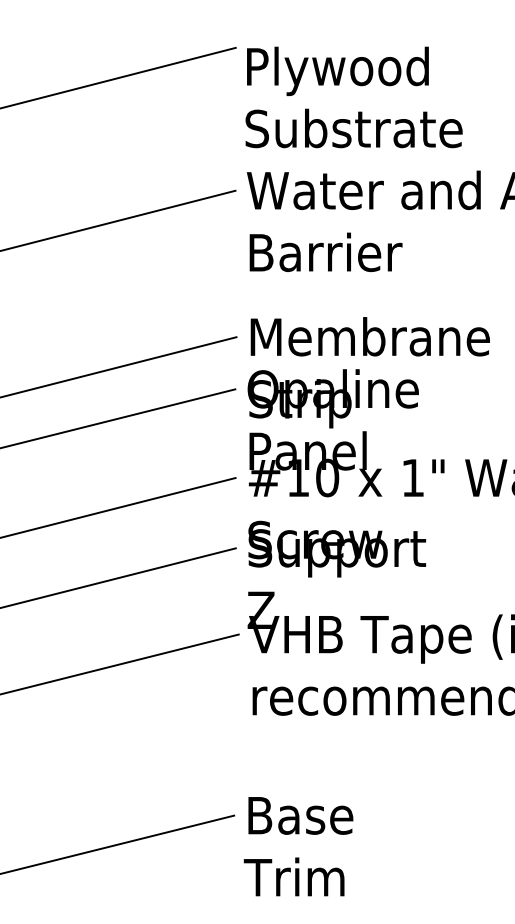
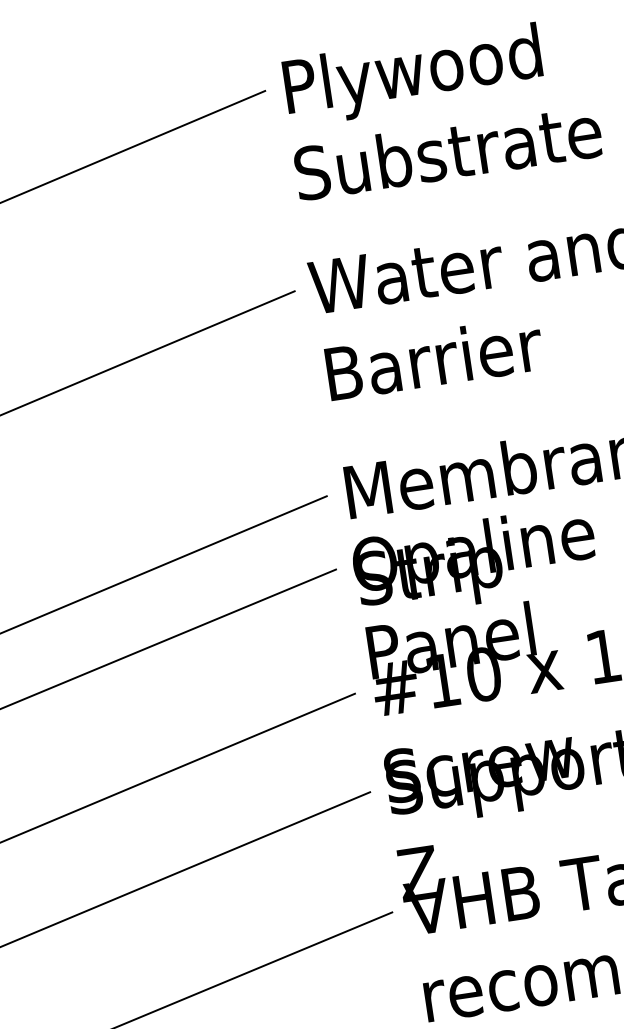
text: (353, 97) -> (440, 108), moved

